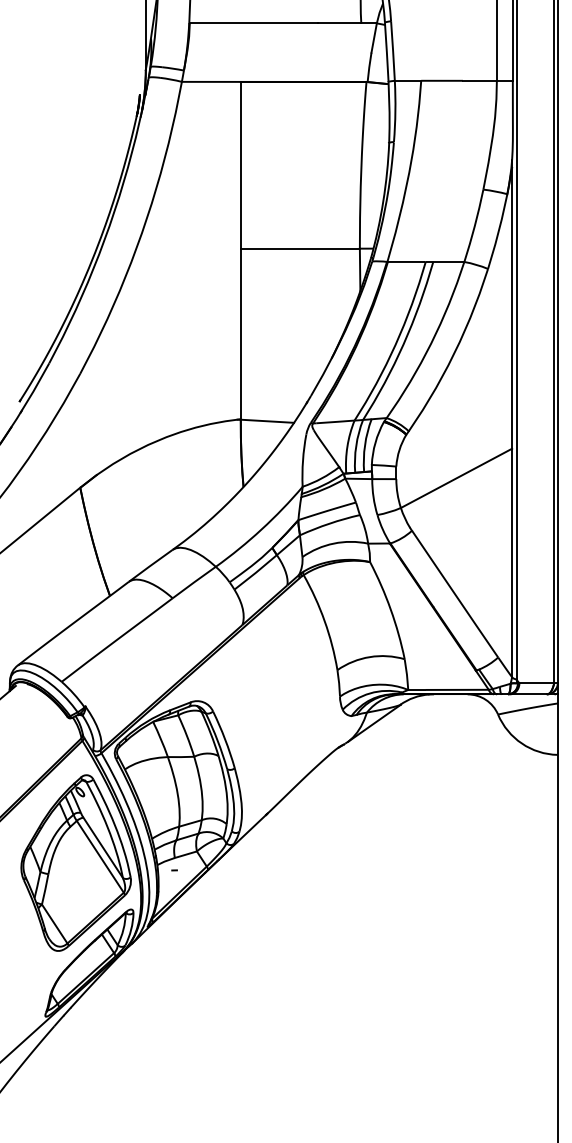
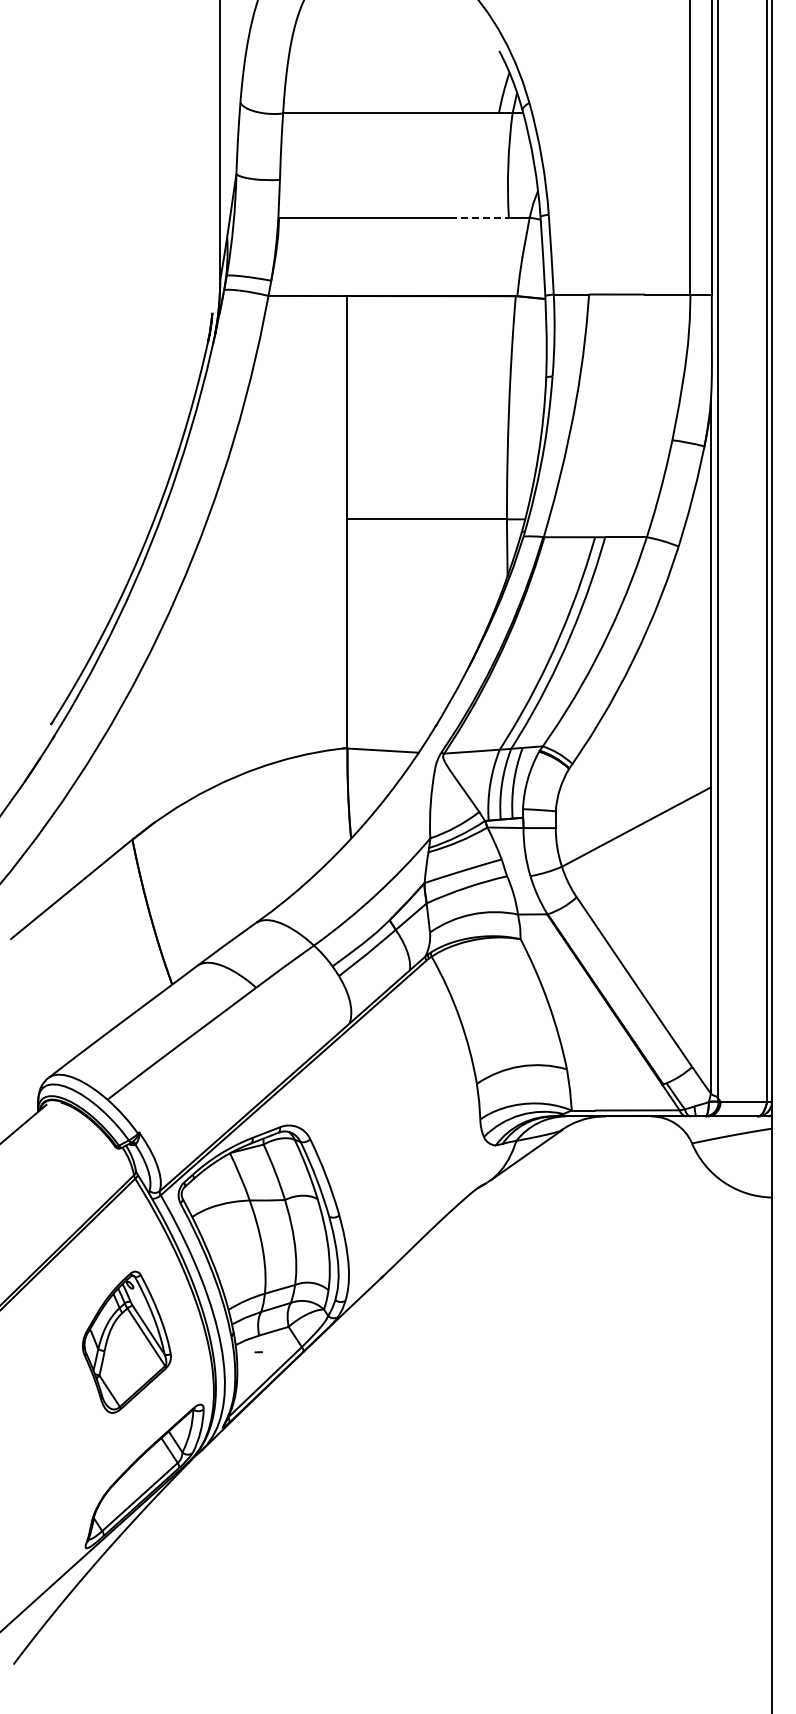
line: (340, 23) -> (480, 217), solid -> dashed
part: (75, 862) -> (126, 1341), size x0.6

